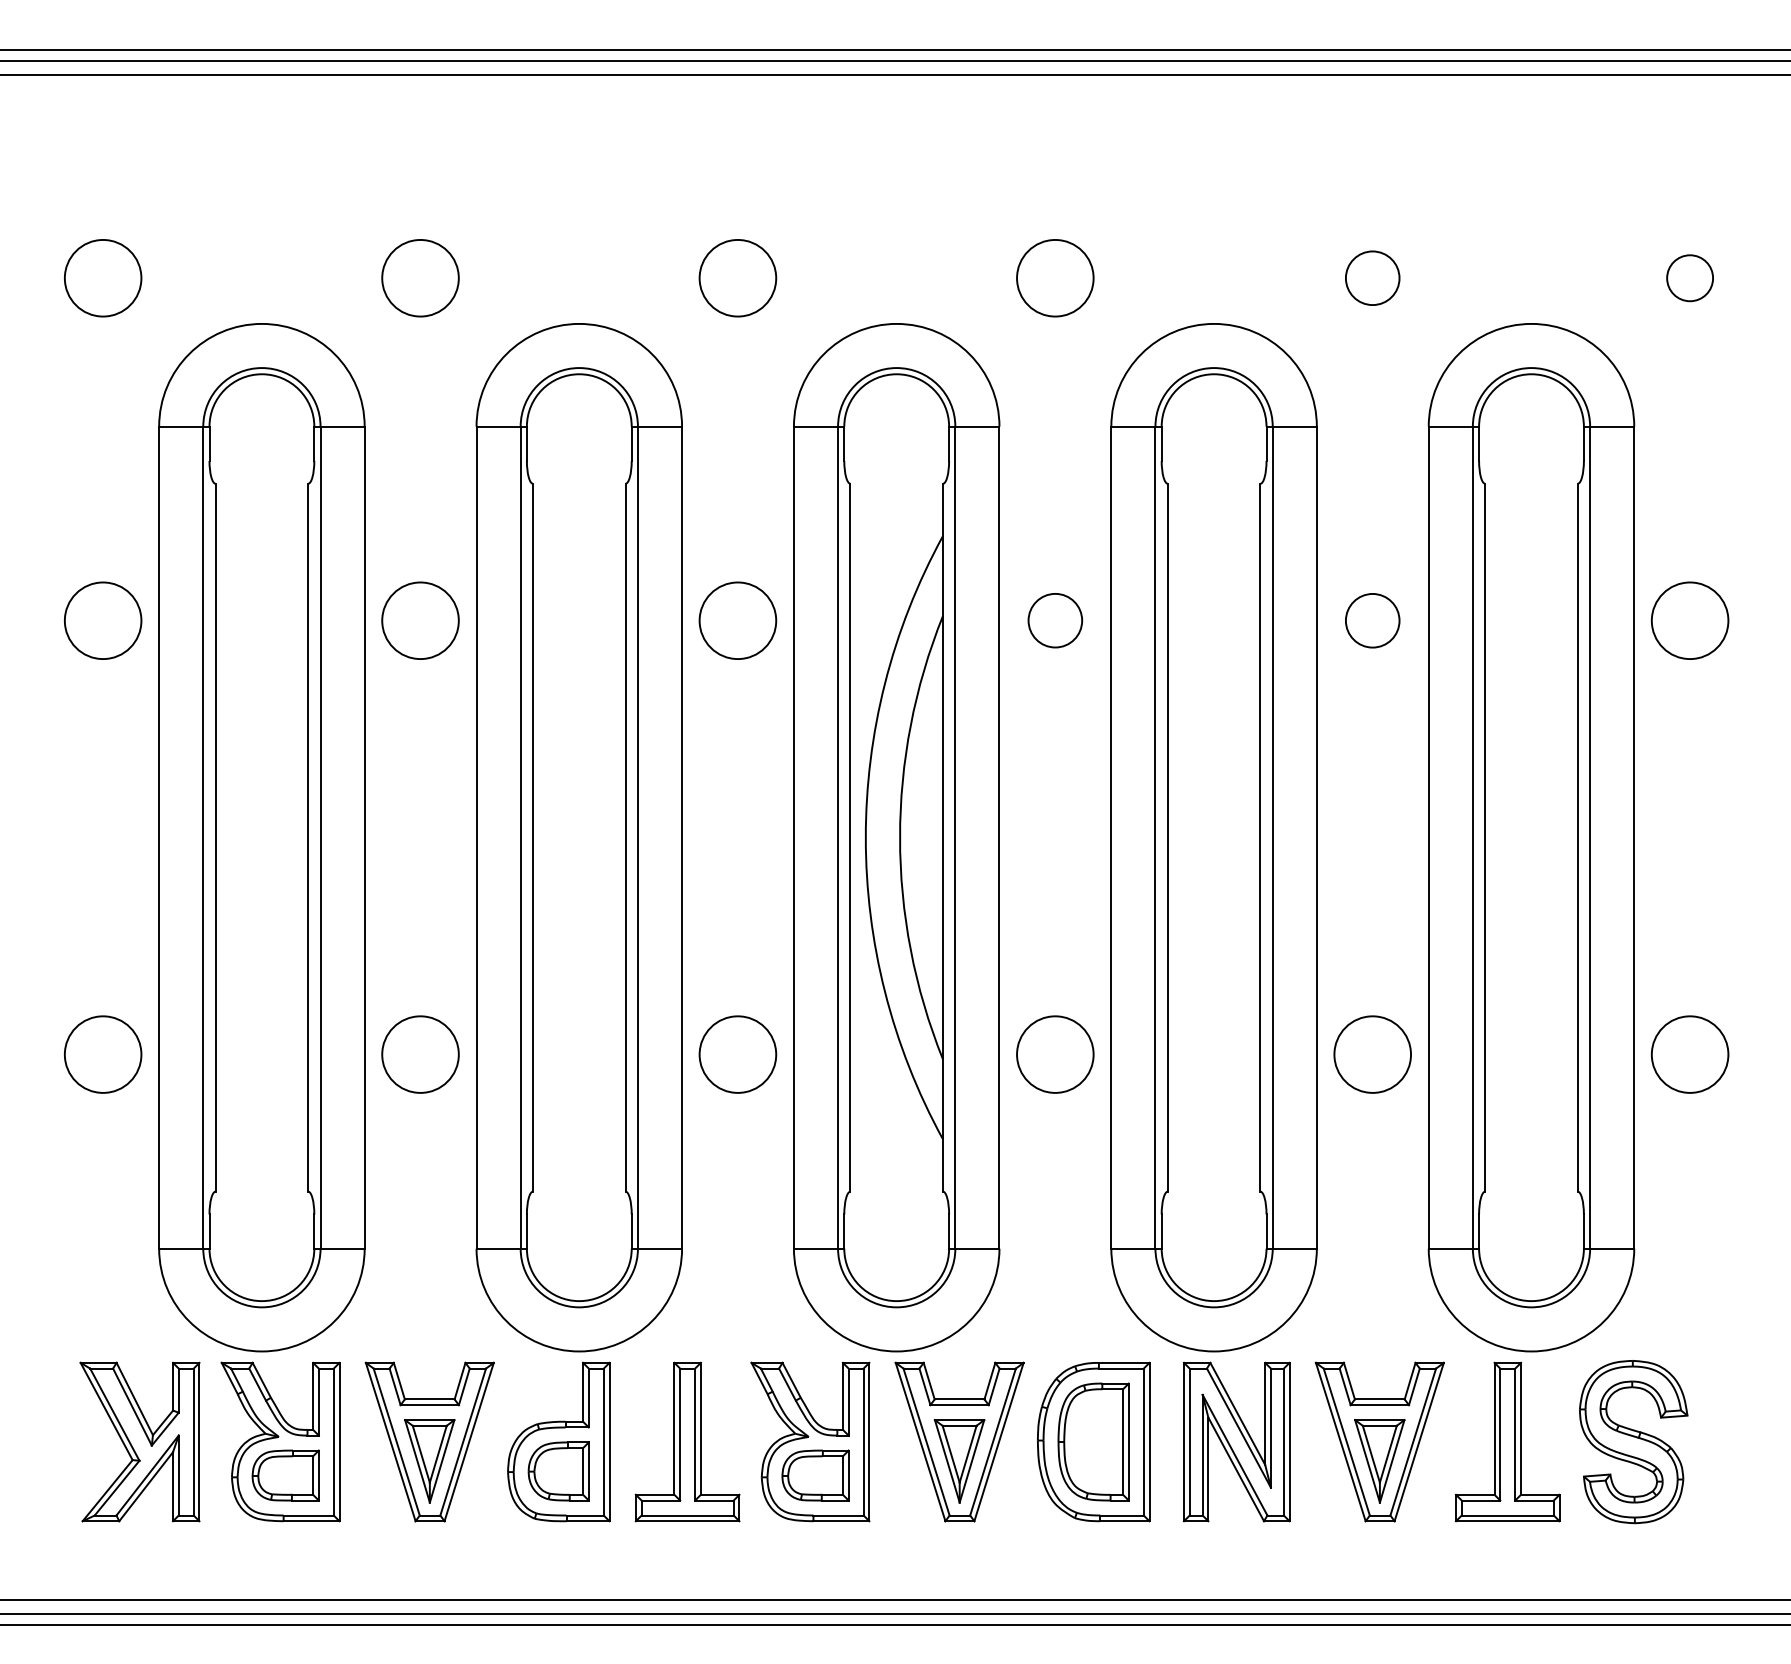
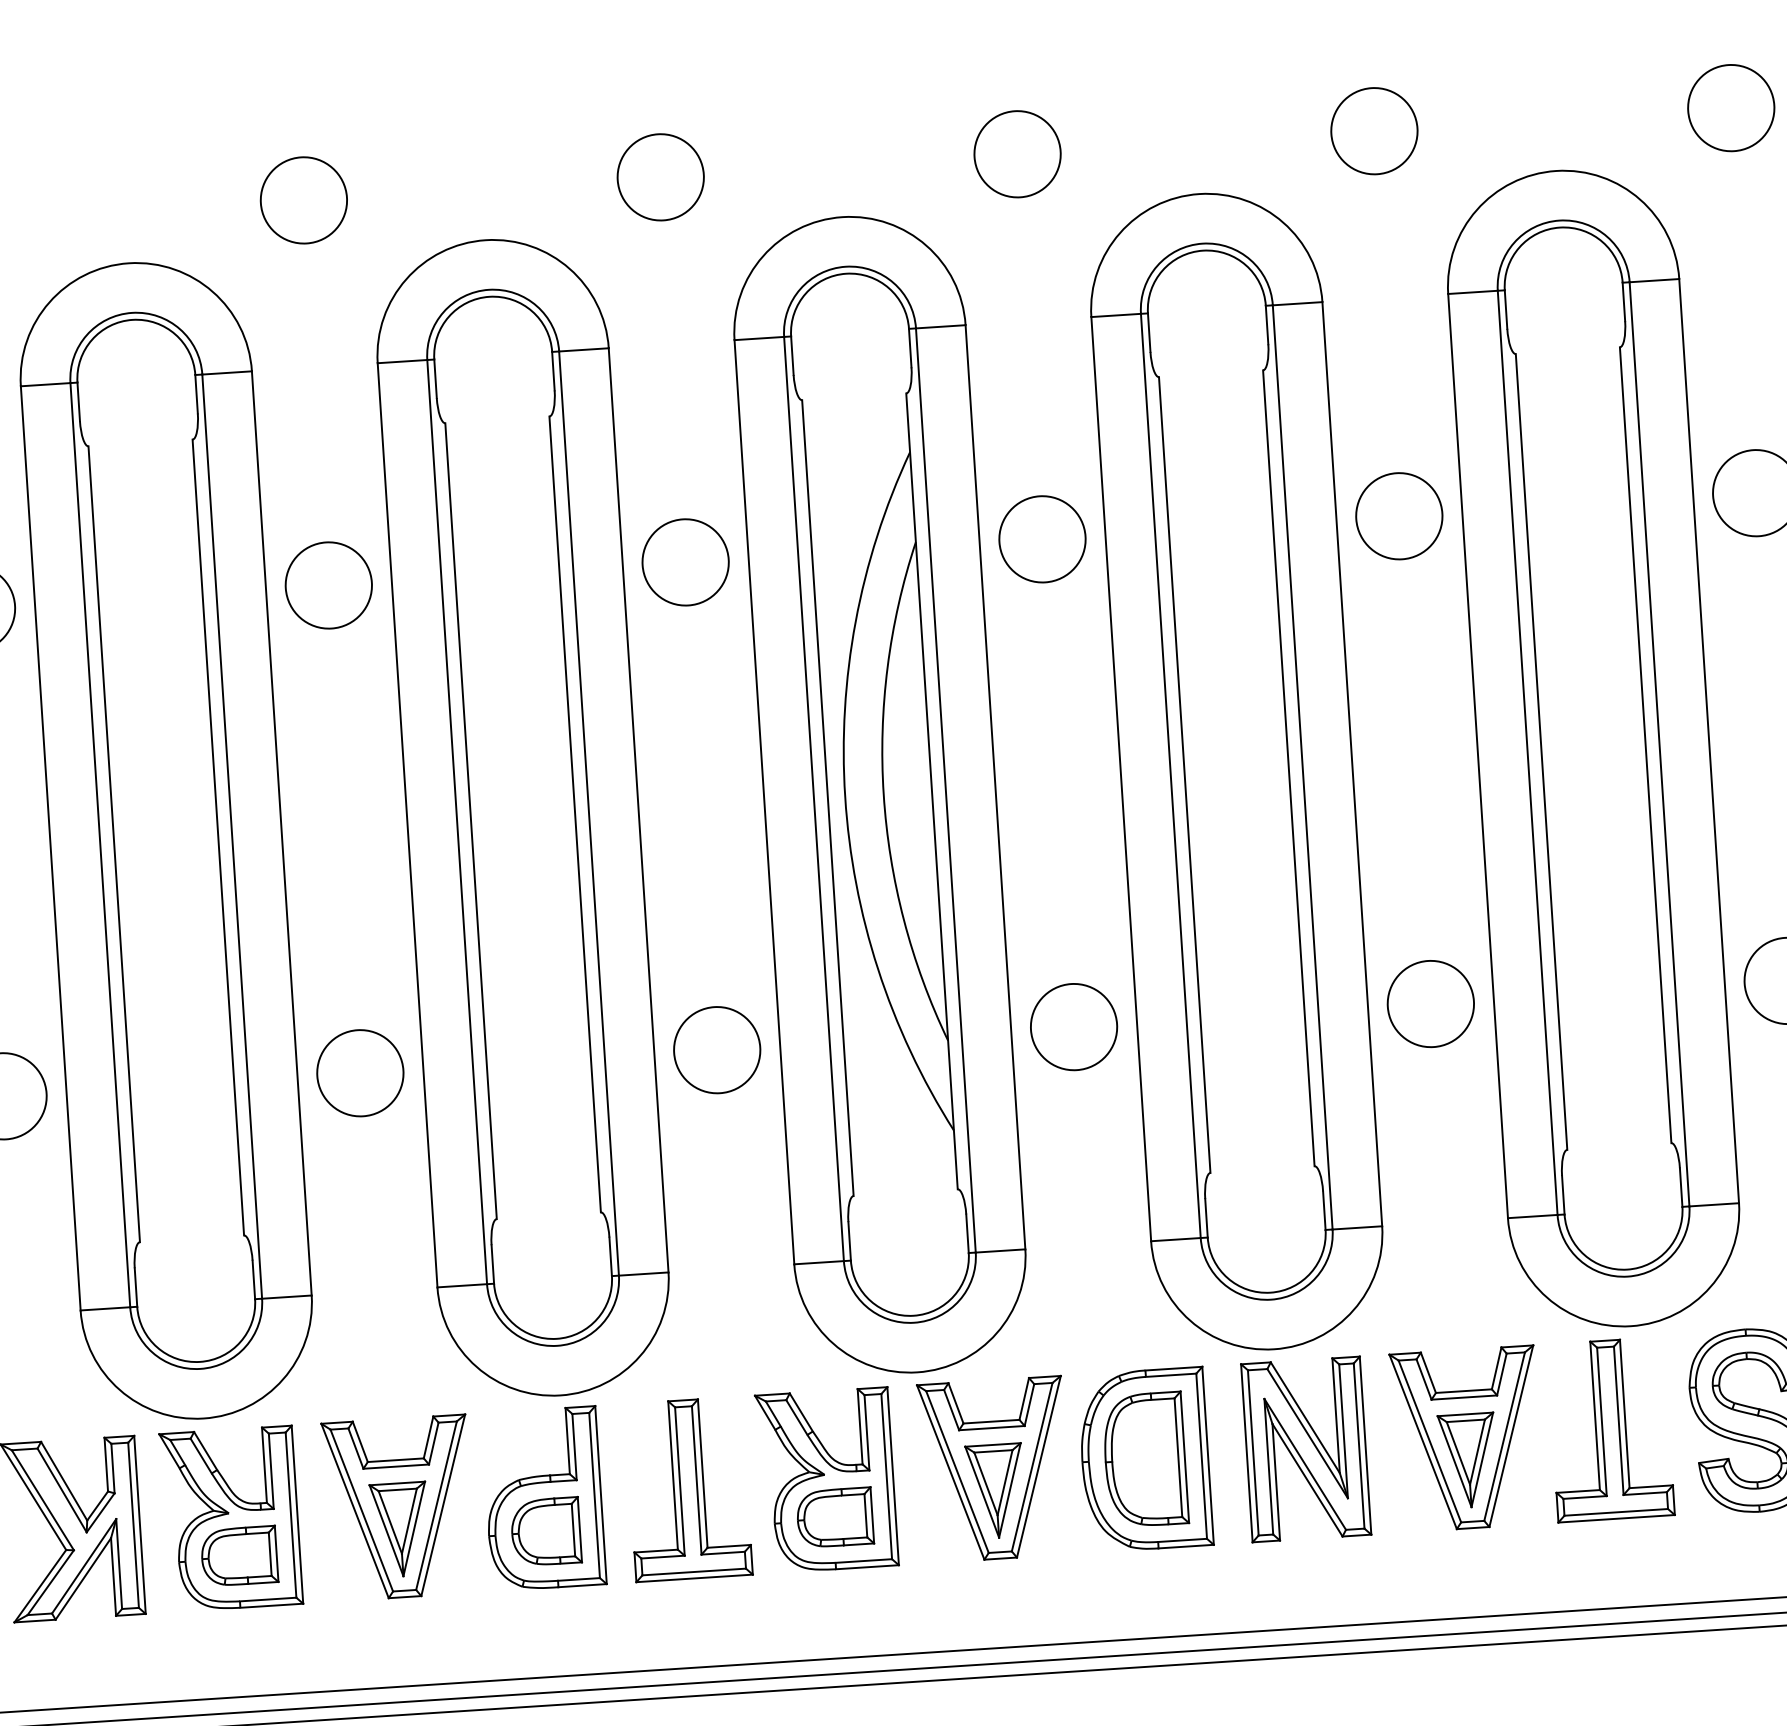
circle: (1372, 277) -> (1374, 130), size x1.43
circle: (1689, 277) -> (1730, 107), size x1.67
circle: (1055, 620) -> (1042, 539), size x1.43
circle: (1372, 620) -> (1399, 515), size x1.43

